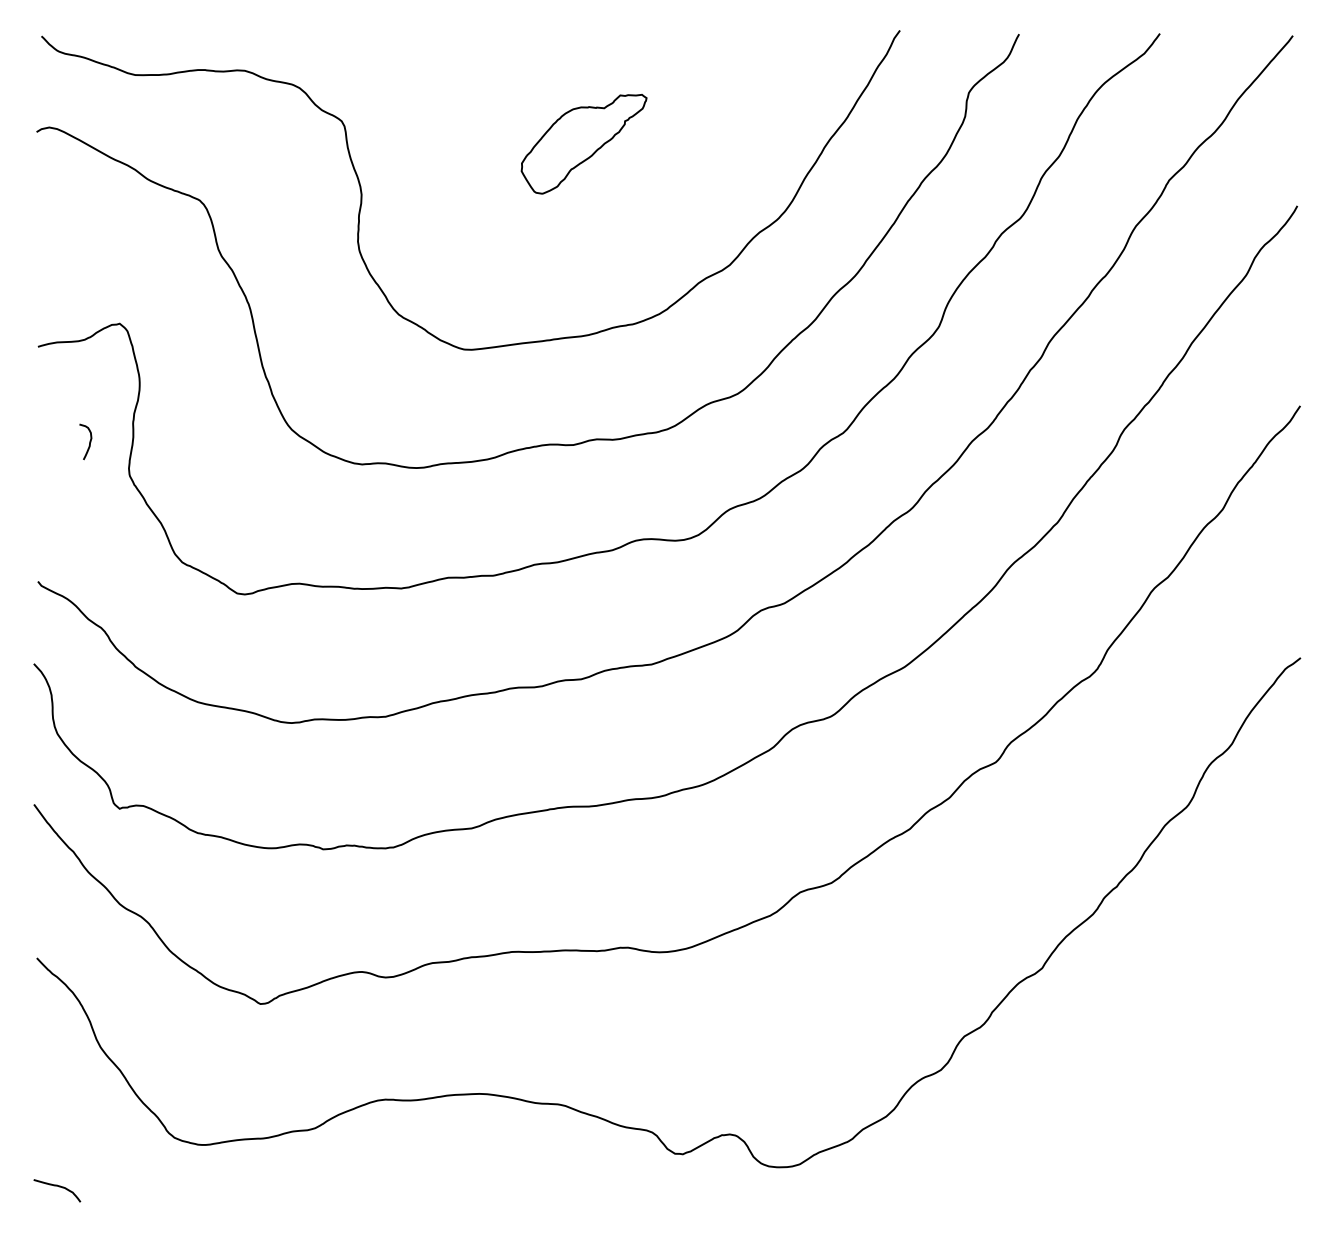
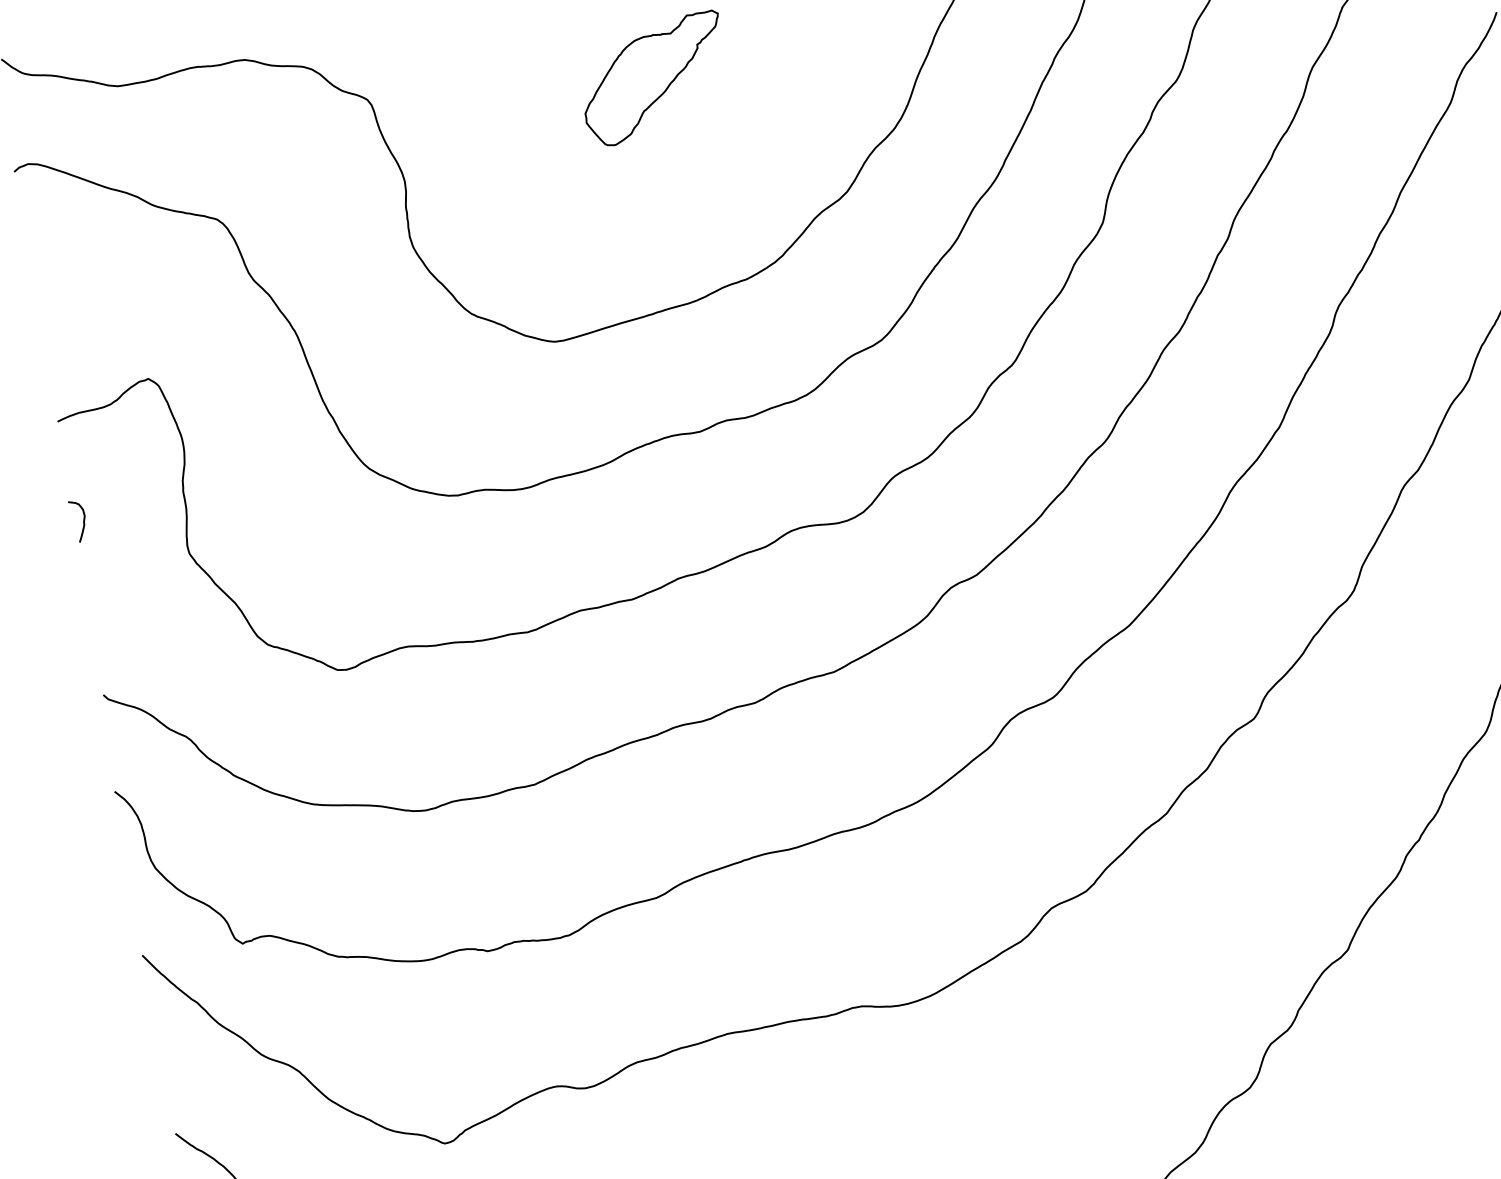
curve: (89, 441) -> (83, 519), moved

